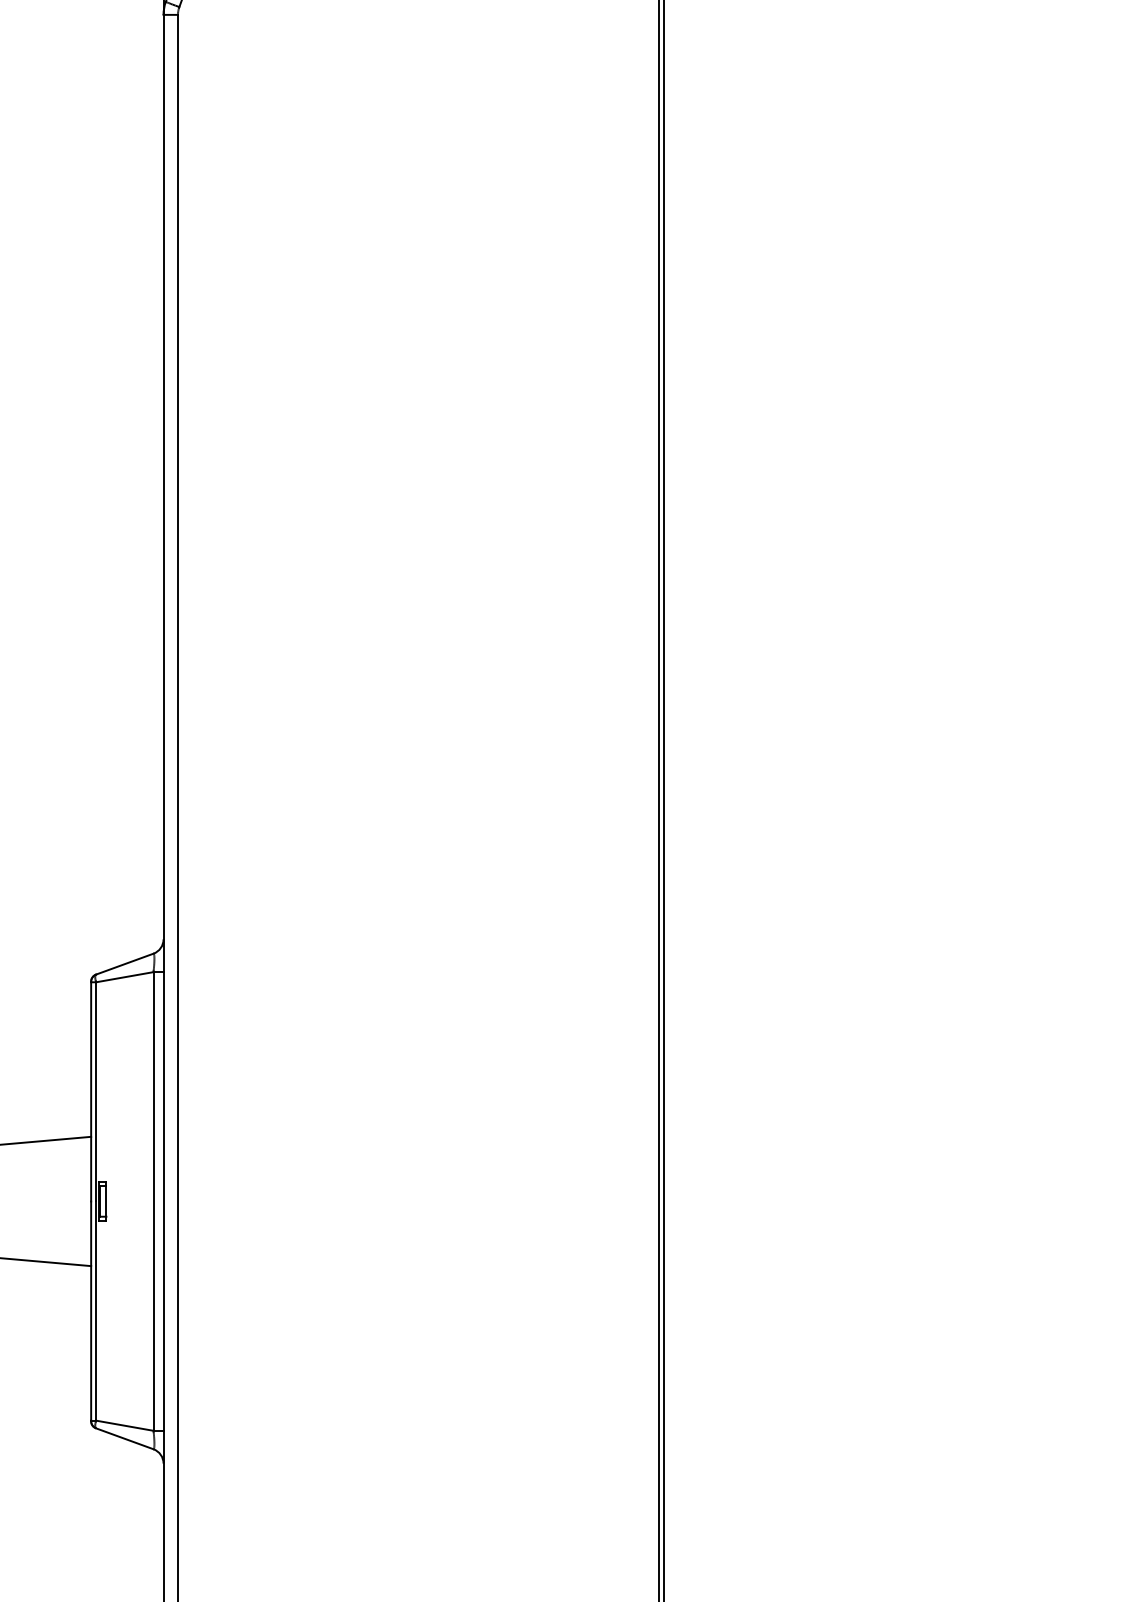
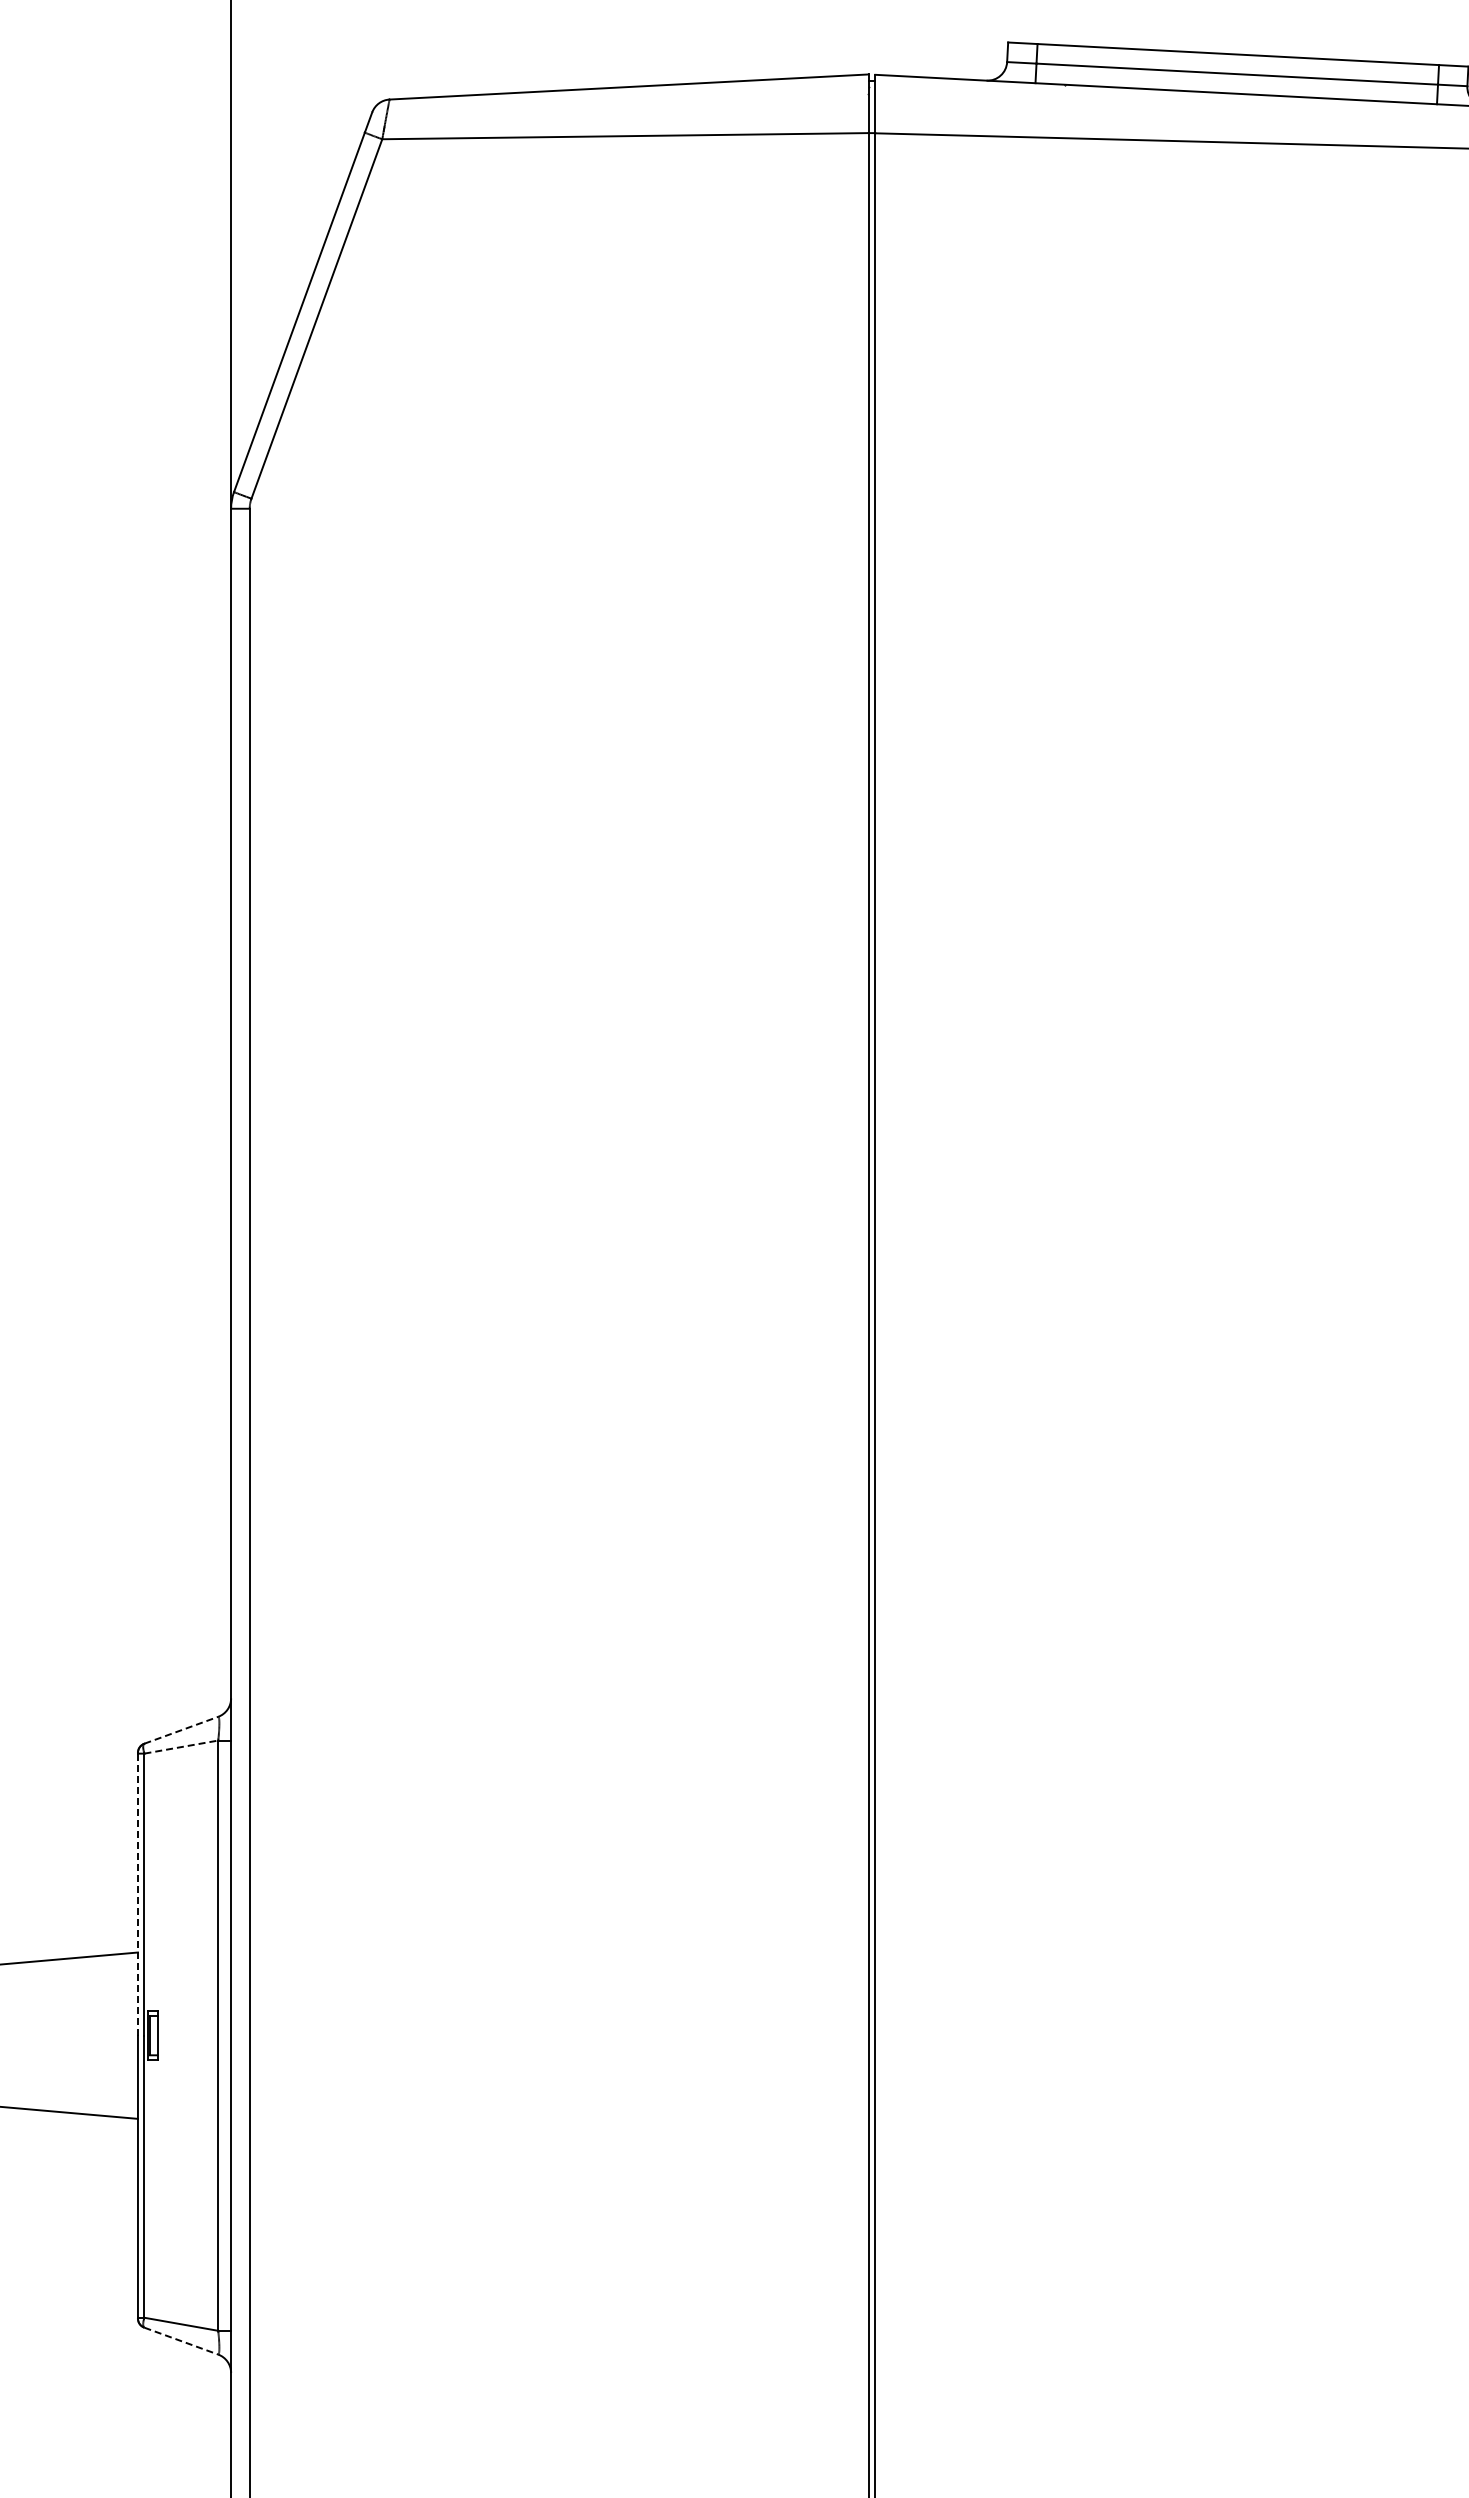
line: (124, 964) -> (181, 1730), solid -> dashed
line: (124, 977) -> (181, 1747), solid -> dashed
line: (90, 1091) -> (137, 1894), solid -> dashed
line: (124, 1439) -> (181, 2341), solid -> dashed

